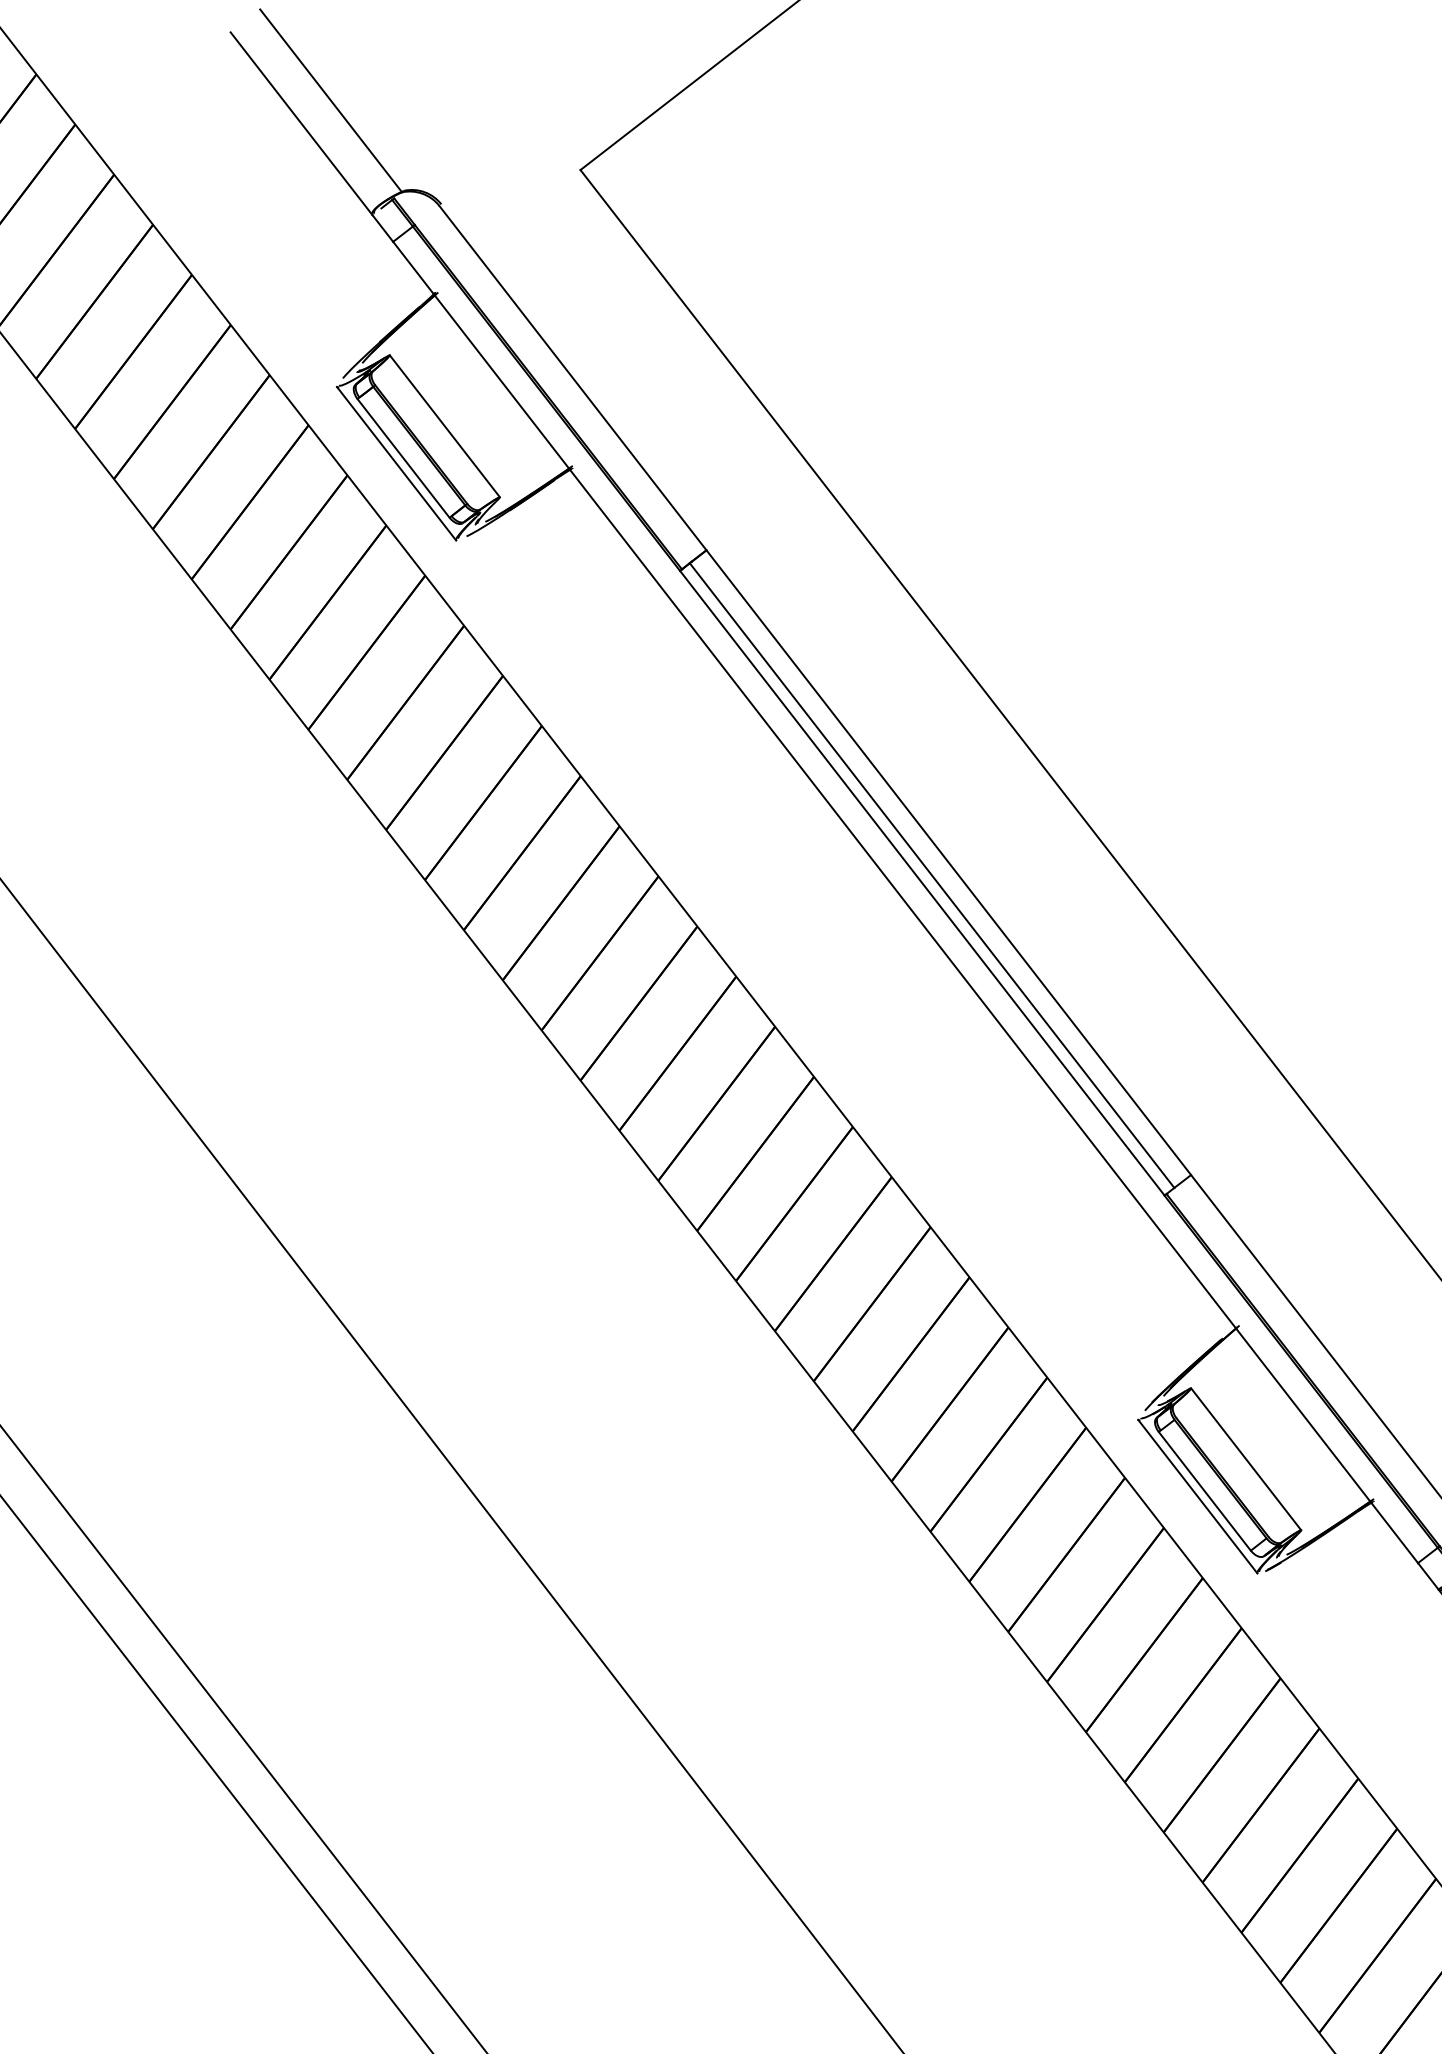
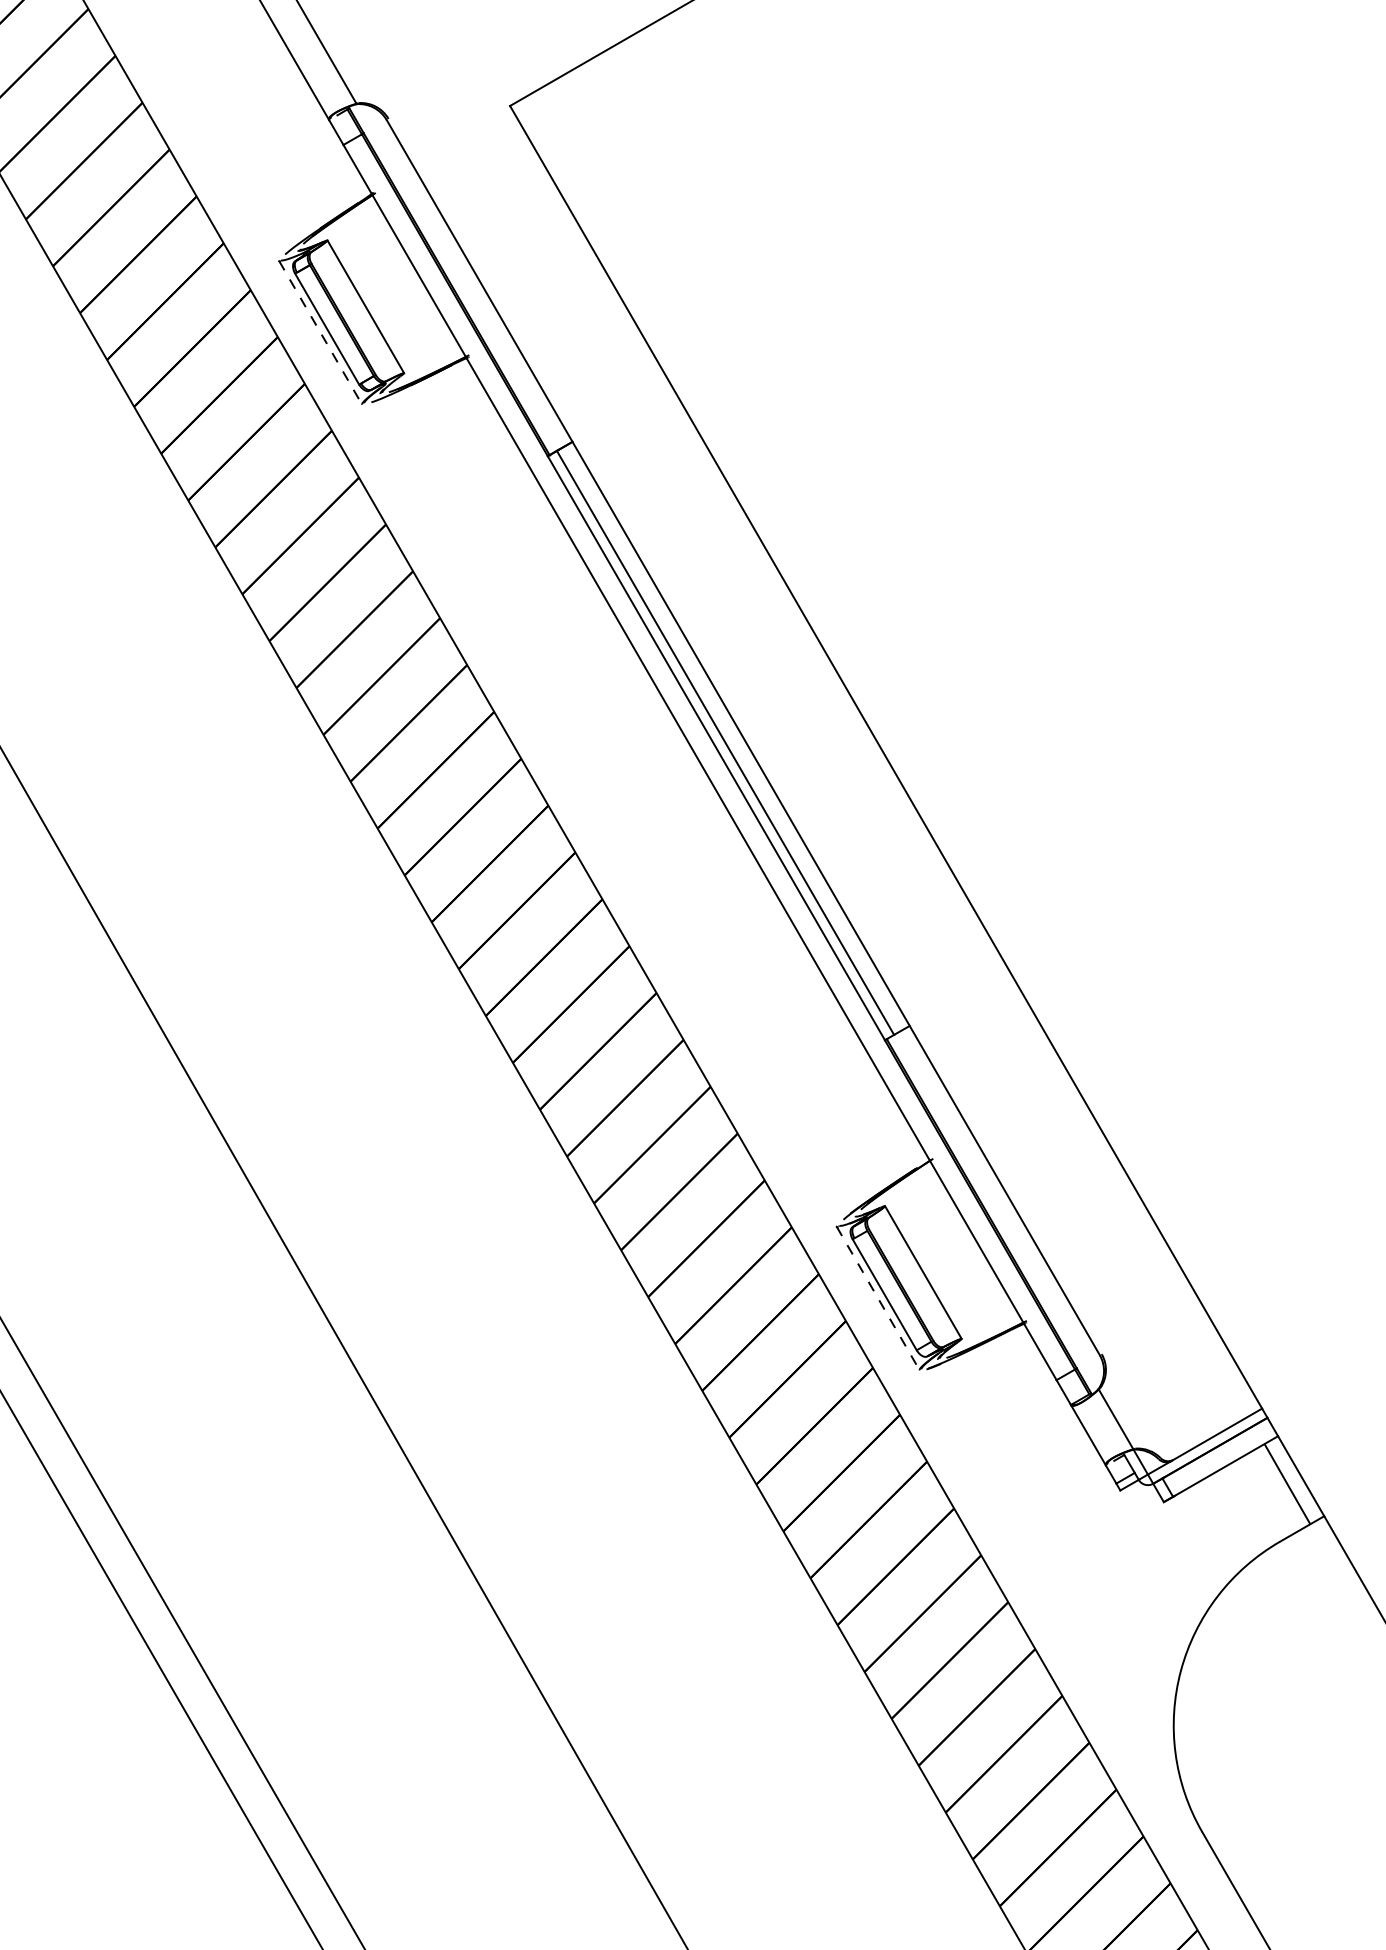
line: (396, 463) -> (320, 332), solid -> dashed
line: (1198, 1496) -> (878, 1298), solid -> dashed

